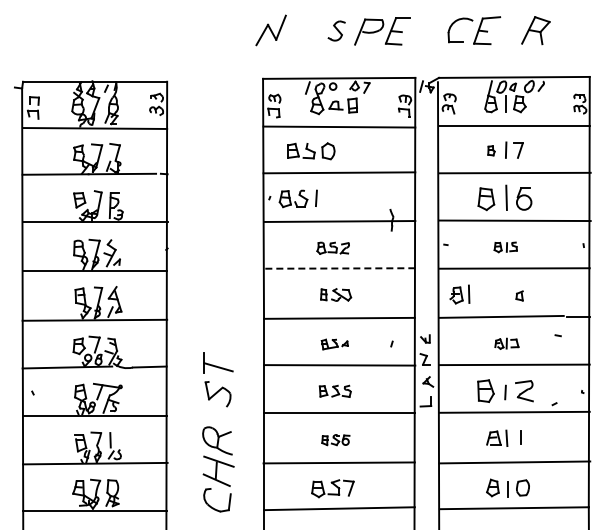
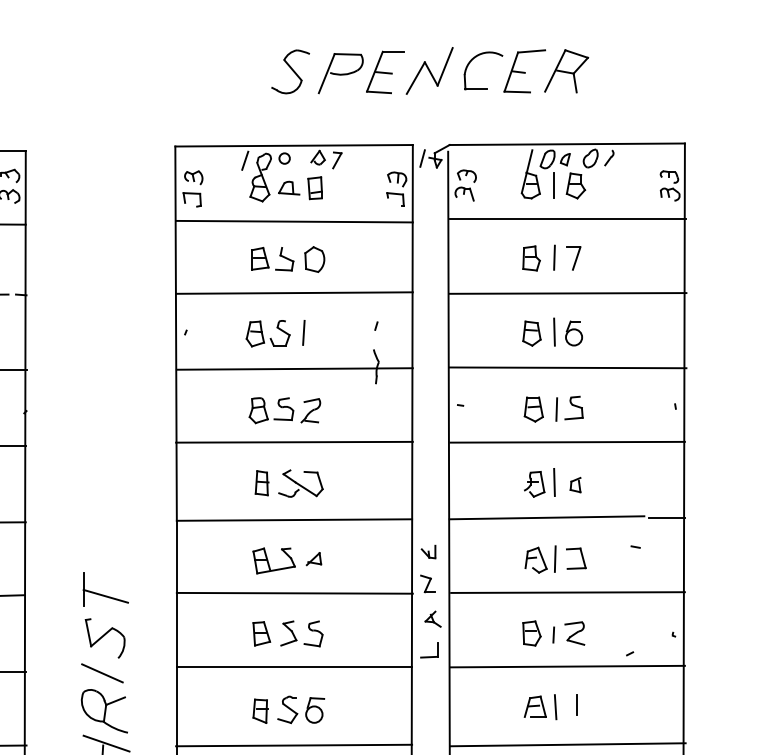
part: (270, 30) -> (428, 71), moved
part: (336, 30) -> (289, 71), size x1.43
part: (535, 30) -> (565, 71), moved
part: (491, 150) -> (531, 258), size x1.67
part: (311, 151) -> (288, 259), moved
part: (504, 197) -> (551, 331), size x0.71
part: (297, 198) -> (274, 333), moved
part: (505, 247) -> (553, 409), size x1.67
part: (332, 248) -> (283, 411), size x1.43
line: (339, 268) -> (294, 442), dashed -> solid
part: (335, 294) -> (288, 482), size x1.43
part: (459, 294) -> (539, 482), moved
line: (391, 343) -> (375, 325), moved
part: (506, 343) -> (555, 559), size x1.67
part: (334, 344) -> (286, 560), size x1.67
part: (505, 390) -> (553, 632), size x0.71
part: (335, 391) -> (288, 634), size x1.43
line: (216, 416) -> (102, 673), added
part: (335, 439) -> (288, 708), size x1.67

